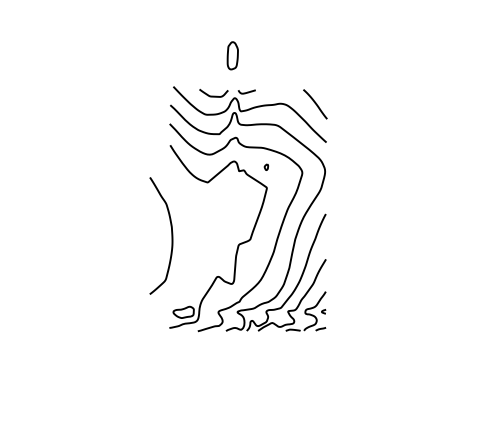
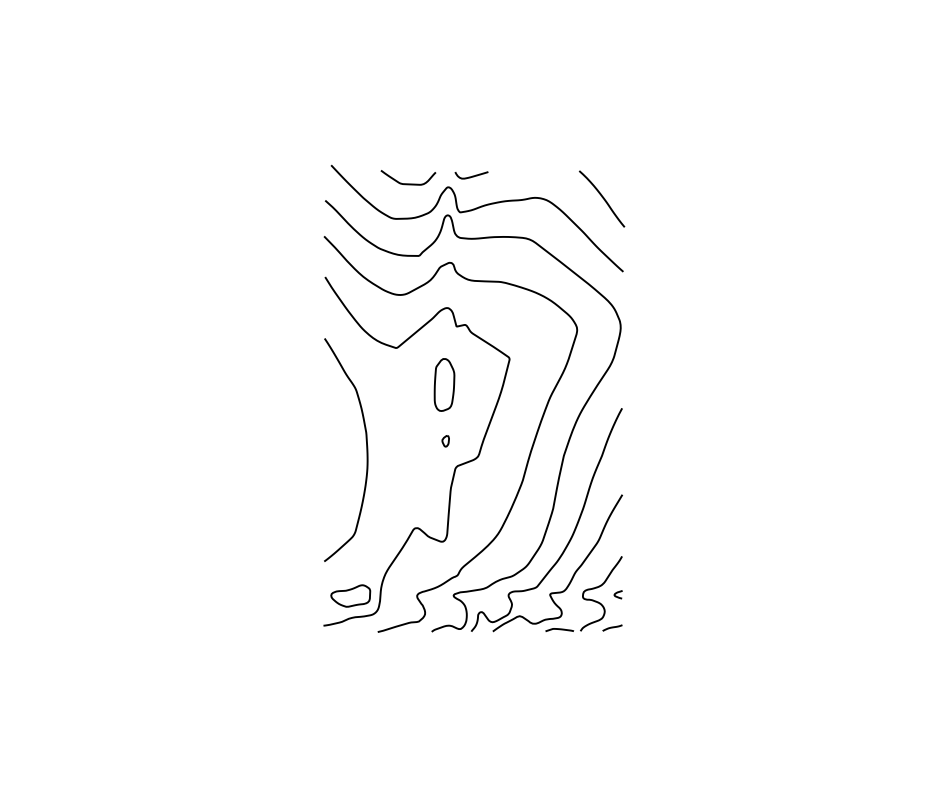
part: (232, 55) -> (443, 384), moved
part: (266, 166) -> (445, 439), moved
curve: (171, 235) -> (365, 449), moved

